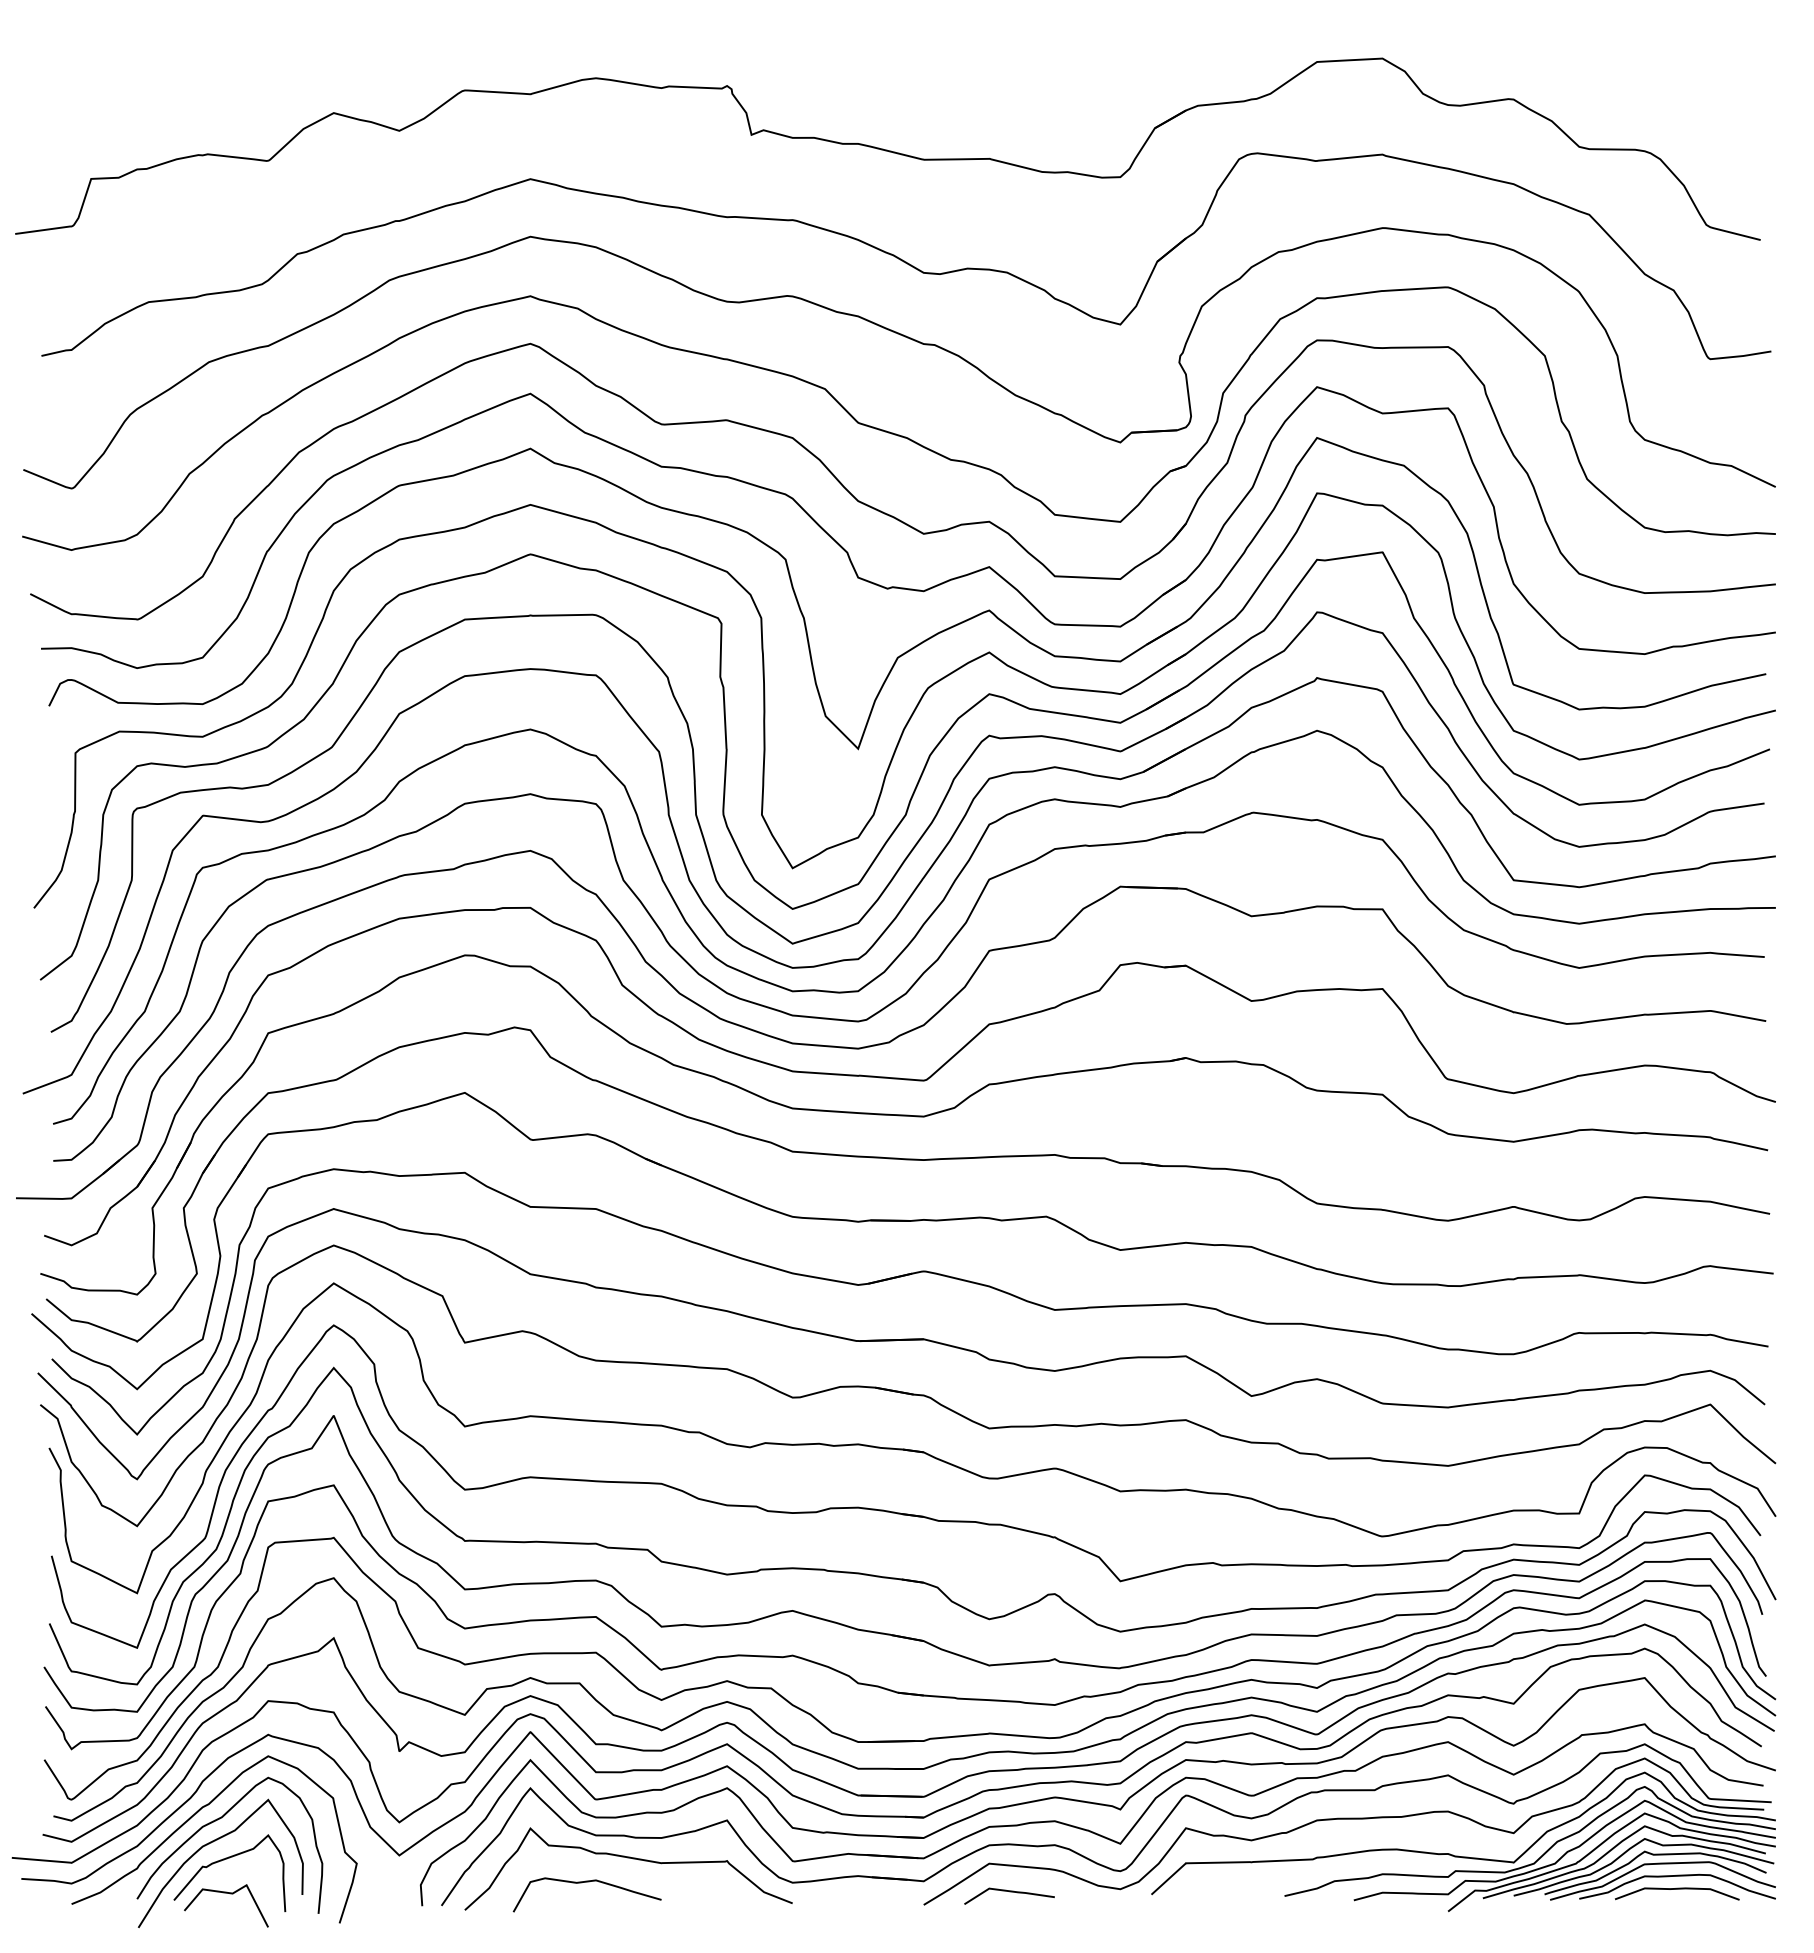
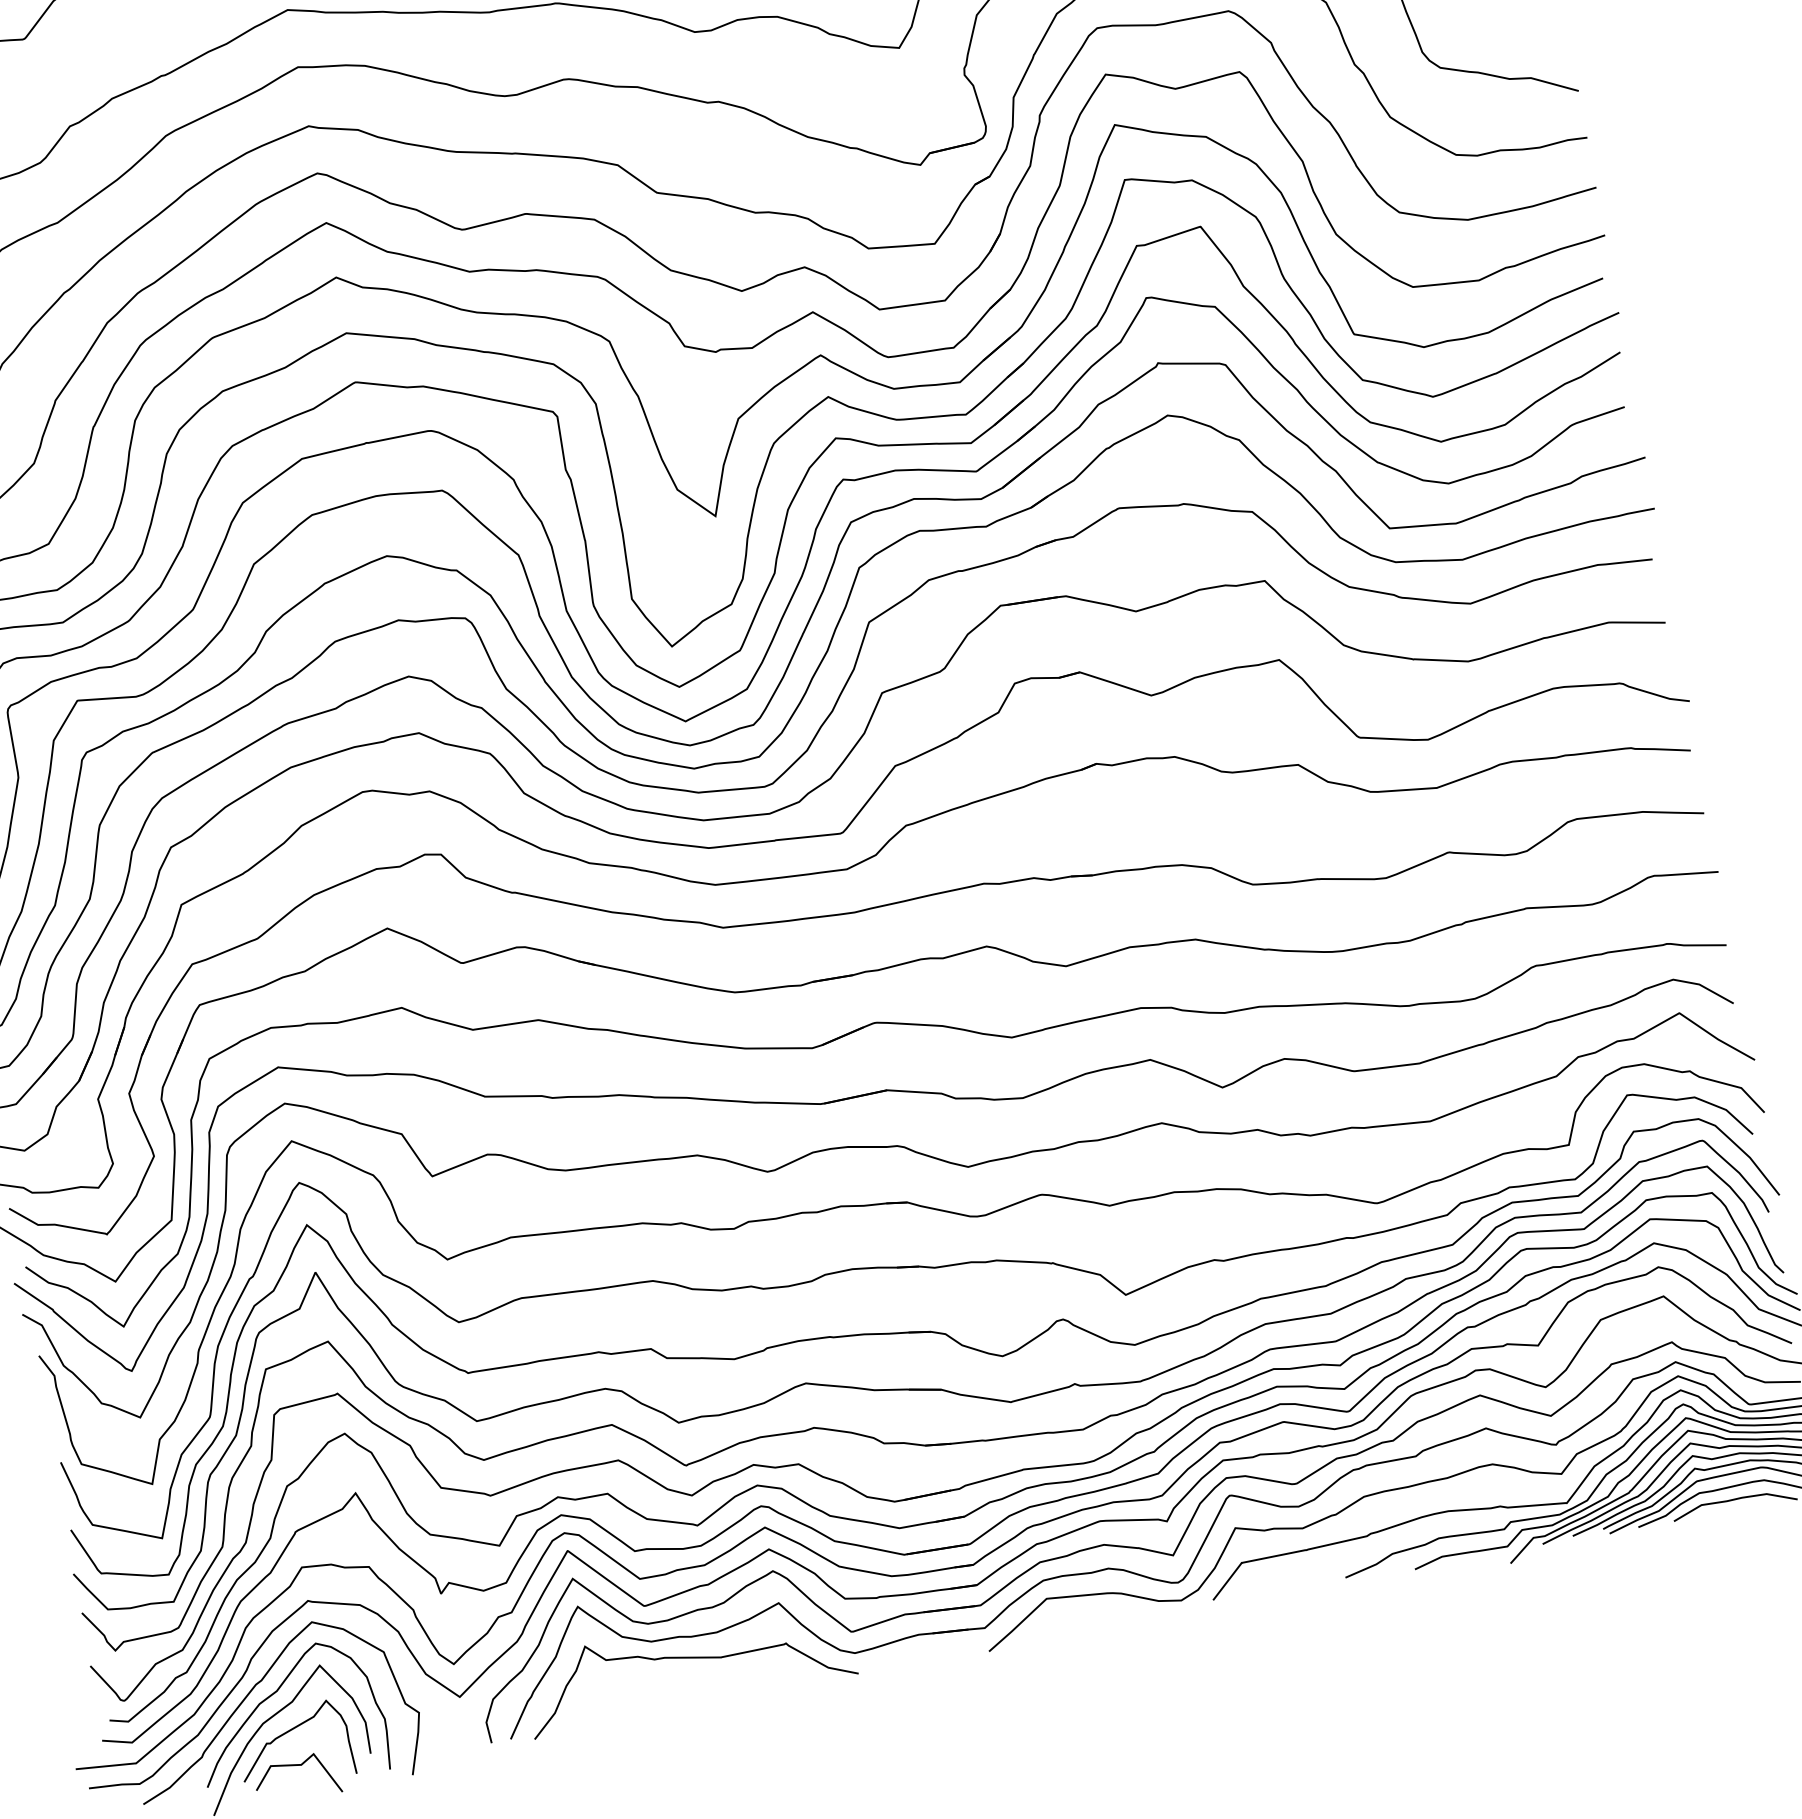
curve: (586, 1882) -> (650, 1690), removed
line: (1009, 1892) -> (1071, 1623), removed

